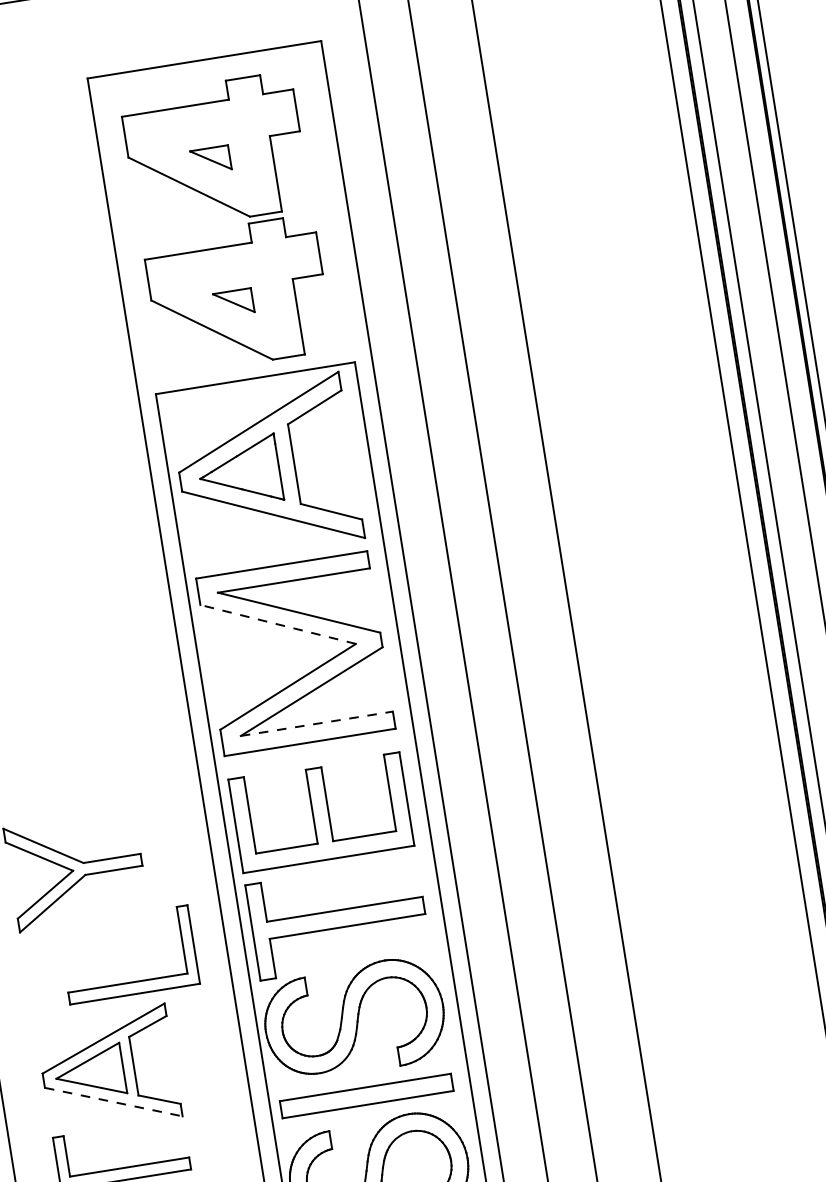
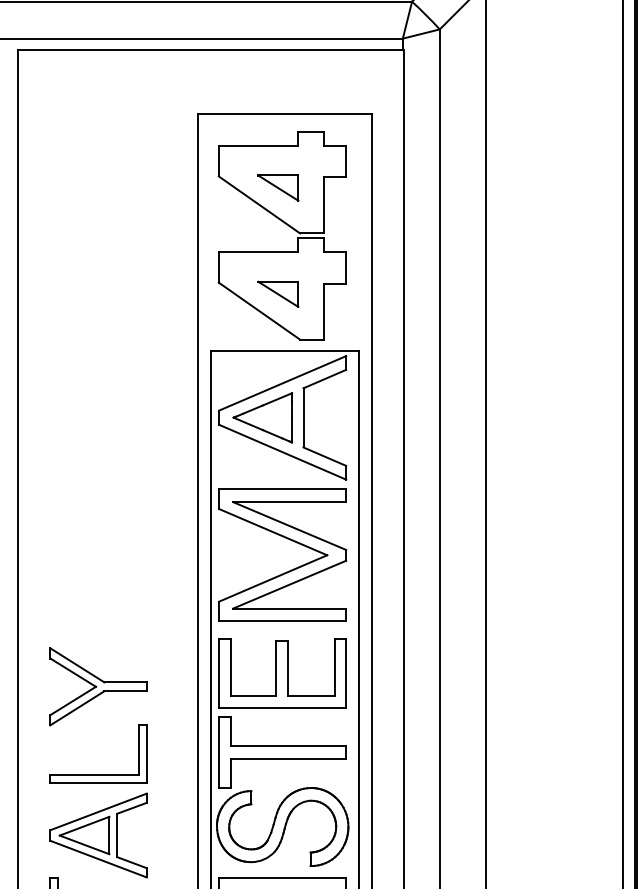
part: (211, 159) -> (278, 187), size x1.43
part: (233, 302) -> (278, 293), size x1.43
line: (278, 624) -> (273, 532), dashed -> solid
line: (316, 723) -> (289, 608), dashed -> solid
part: (133, 982) -> (98, 774), moved
line: (113, 1102) -> (98, 859), dashed -> solid

